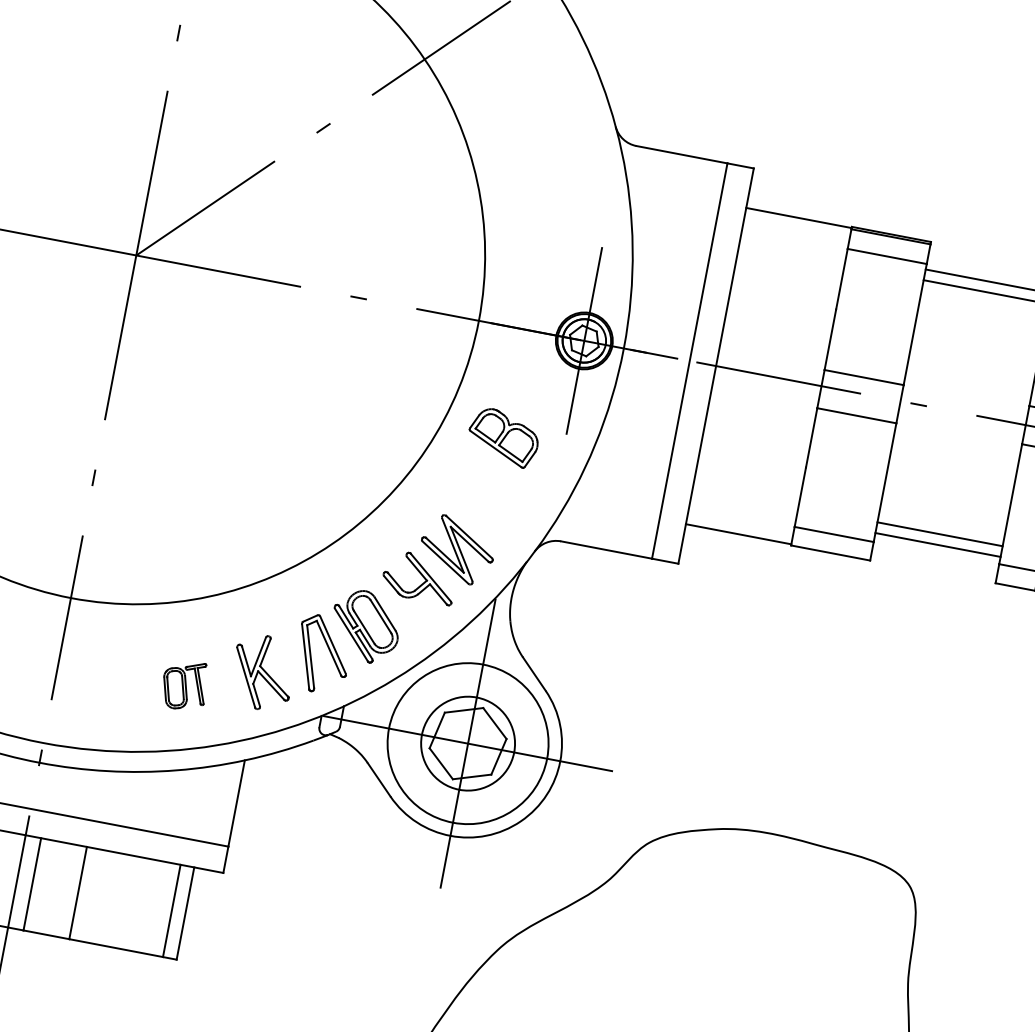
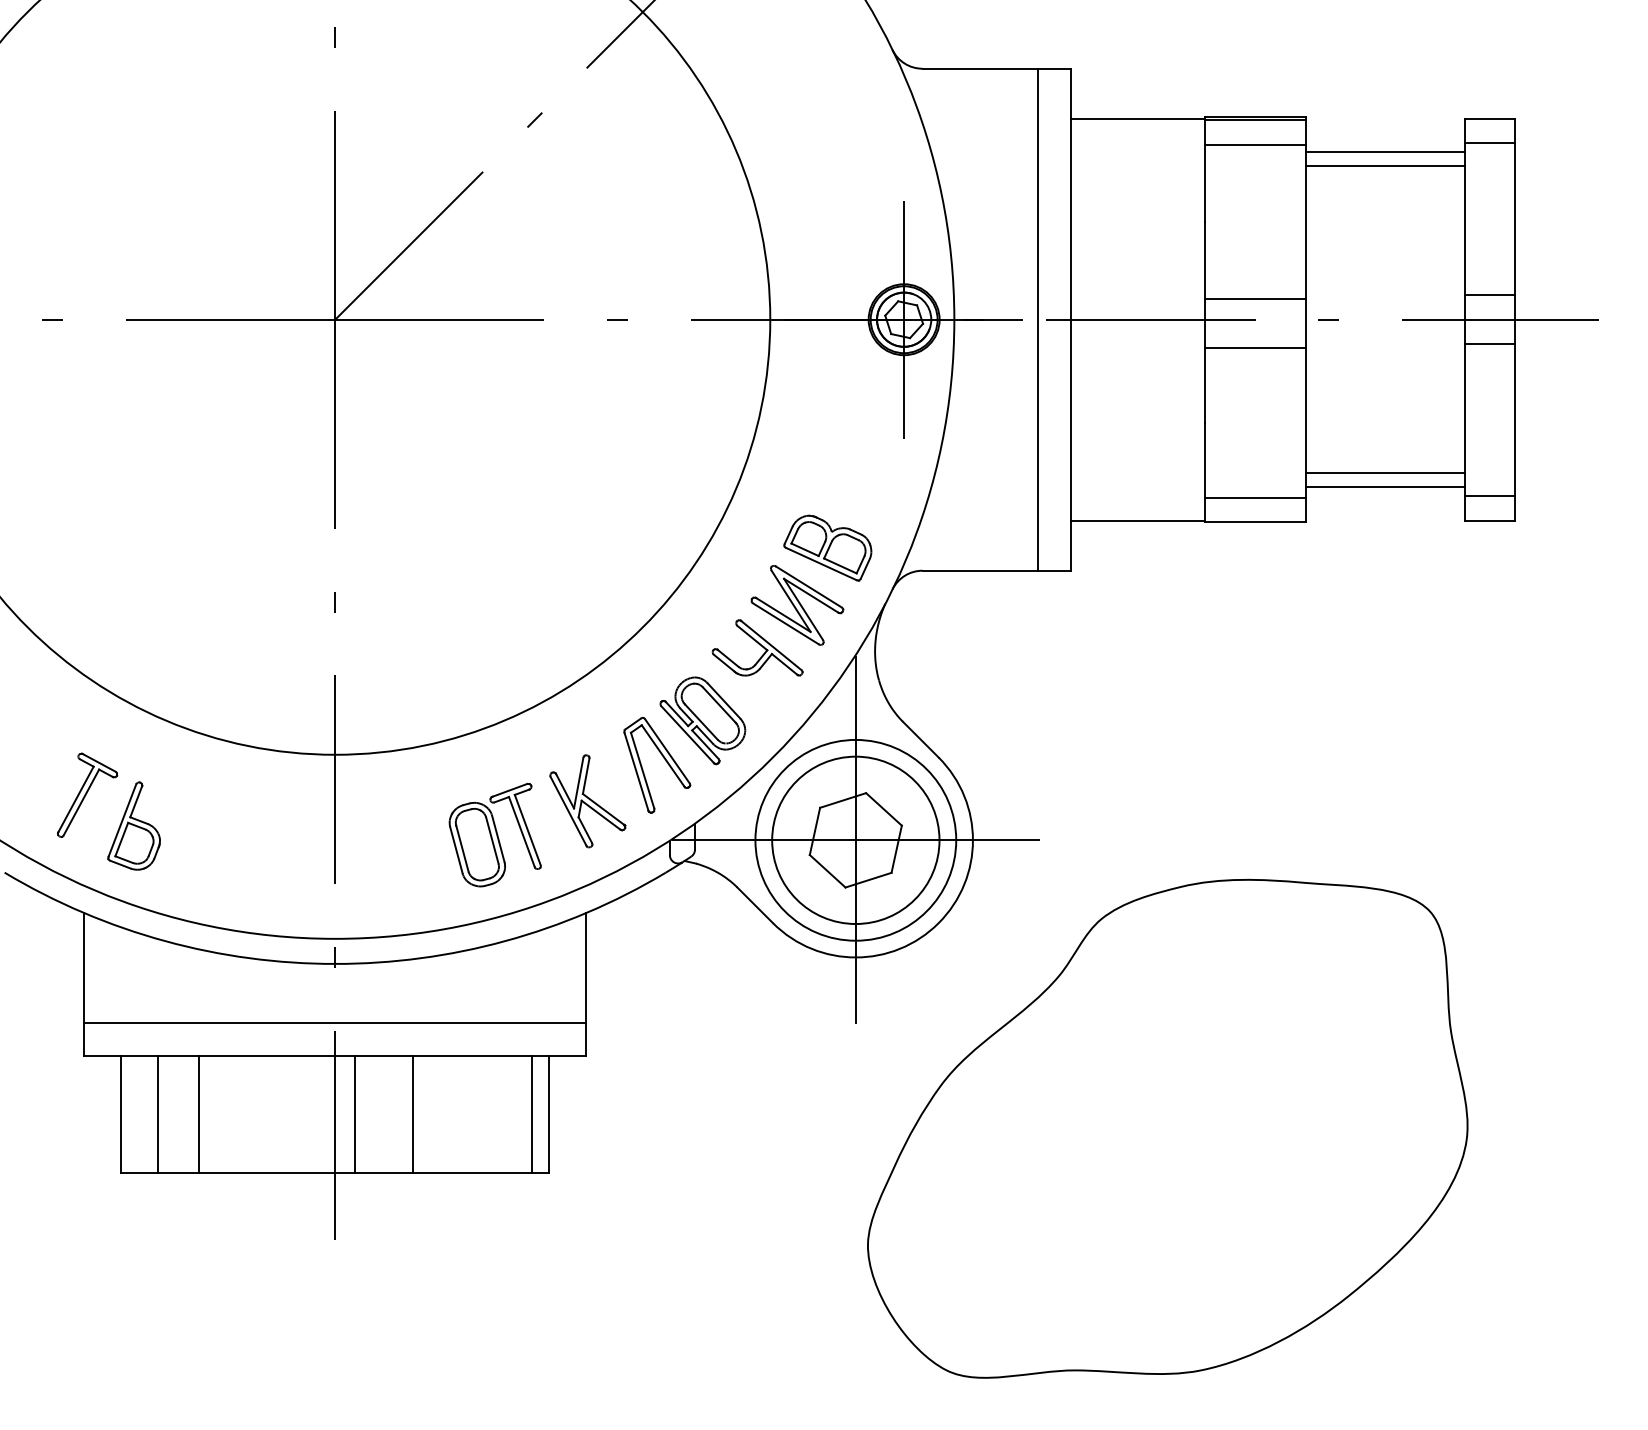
part: (503, 437) -> (827, 547), moved
part: (184, 684) -> (494, 834), size x1.67
circle: (467, 743) -> (855, 840), size x1.43

